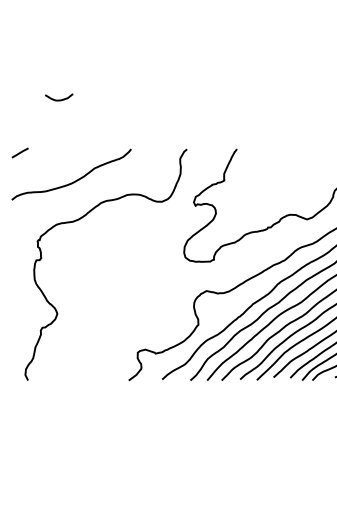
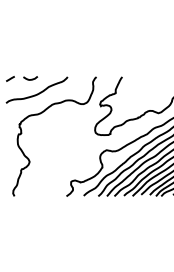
curve: (60, 97) -> (31, 78), moved

